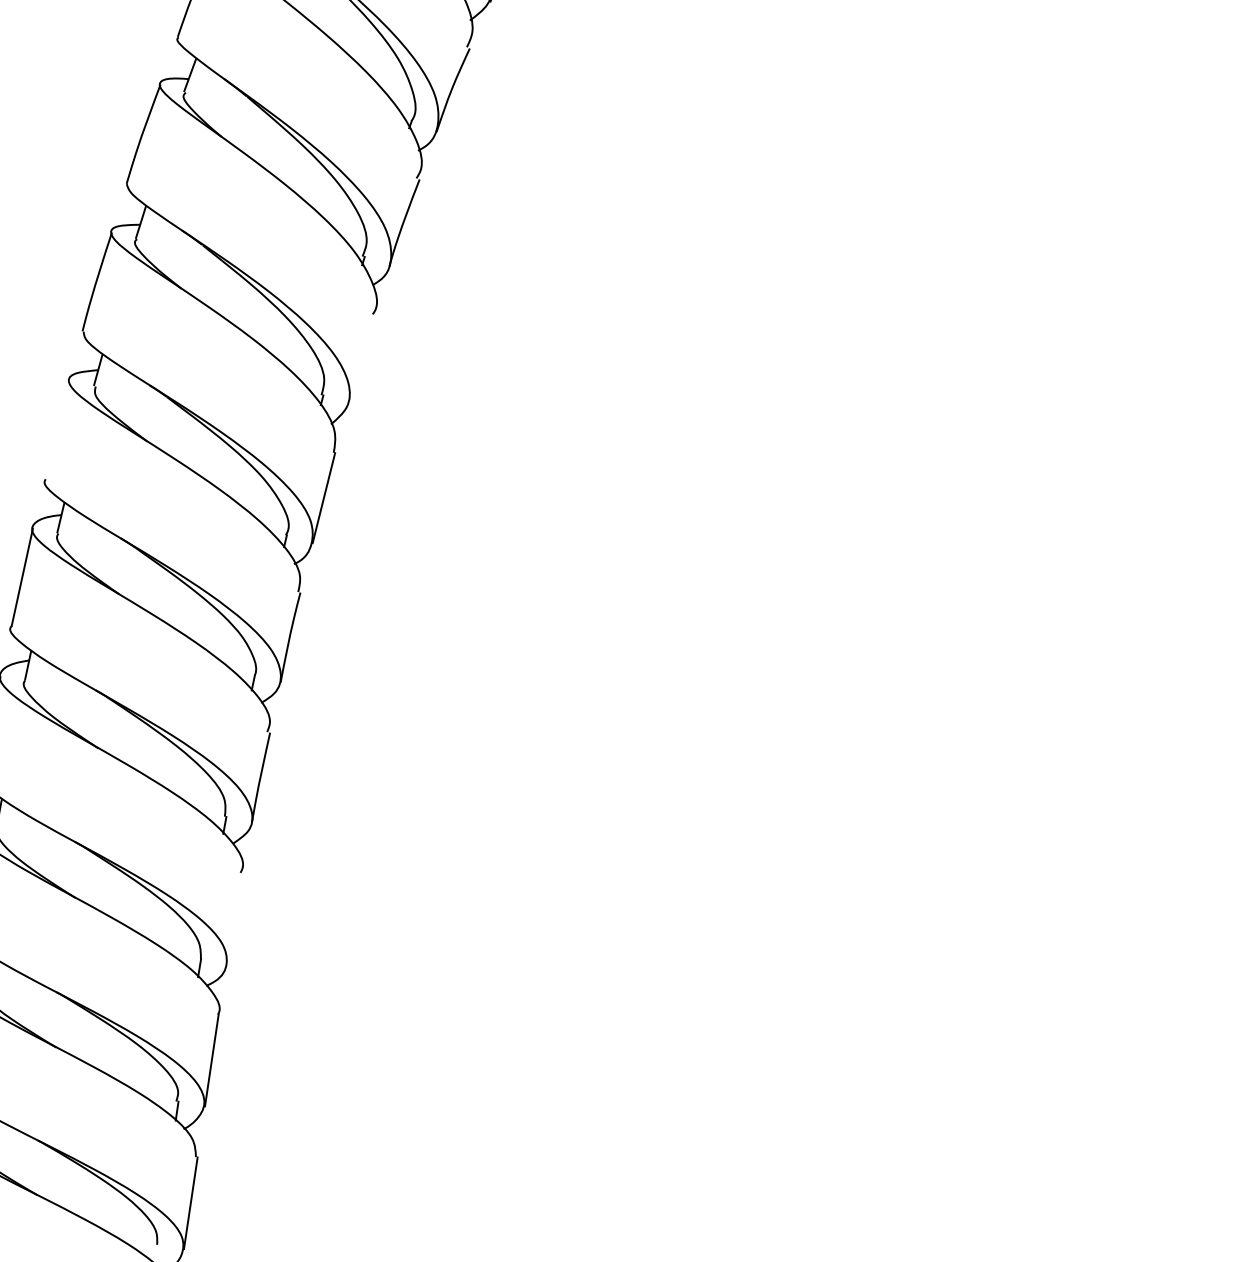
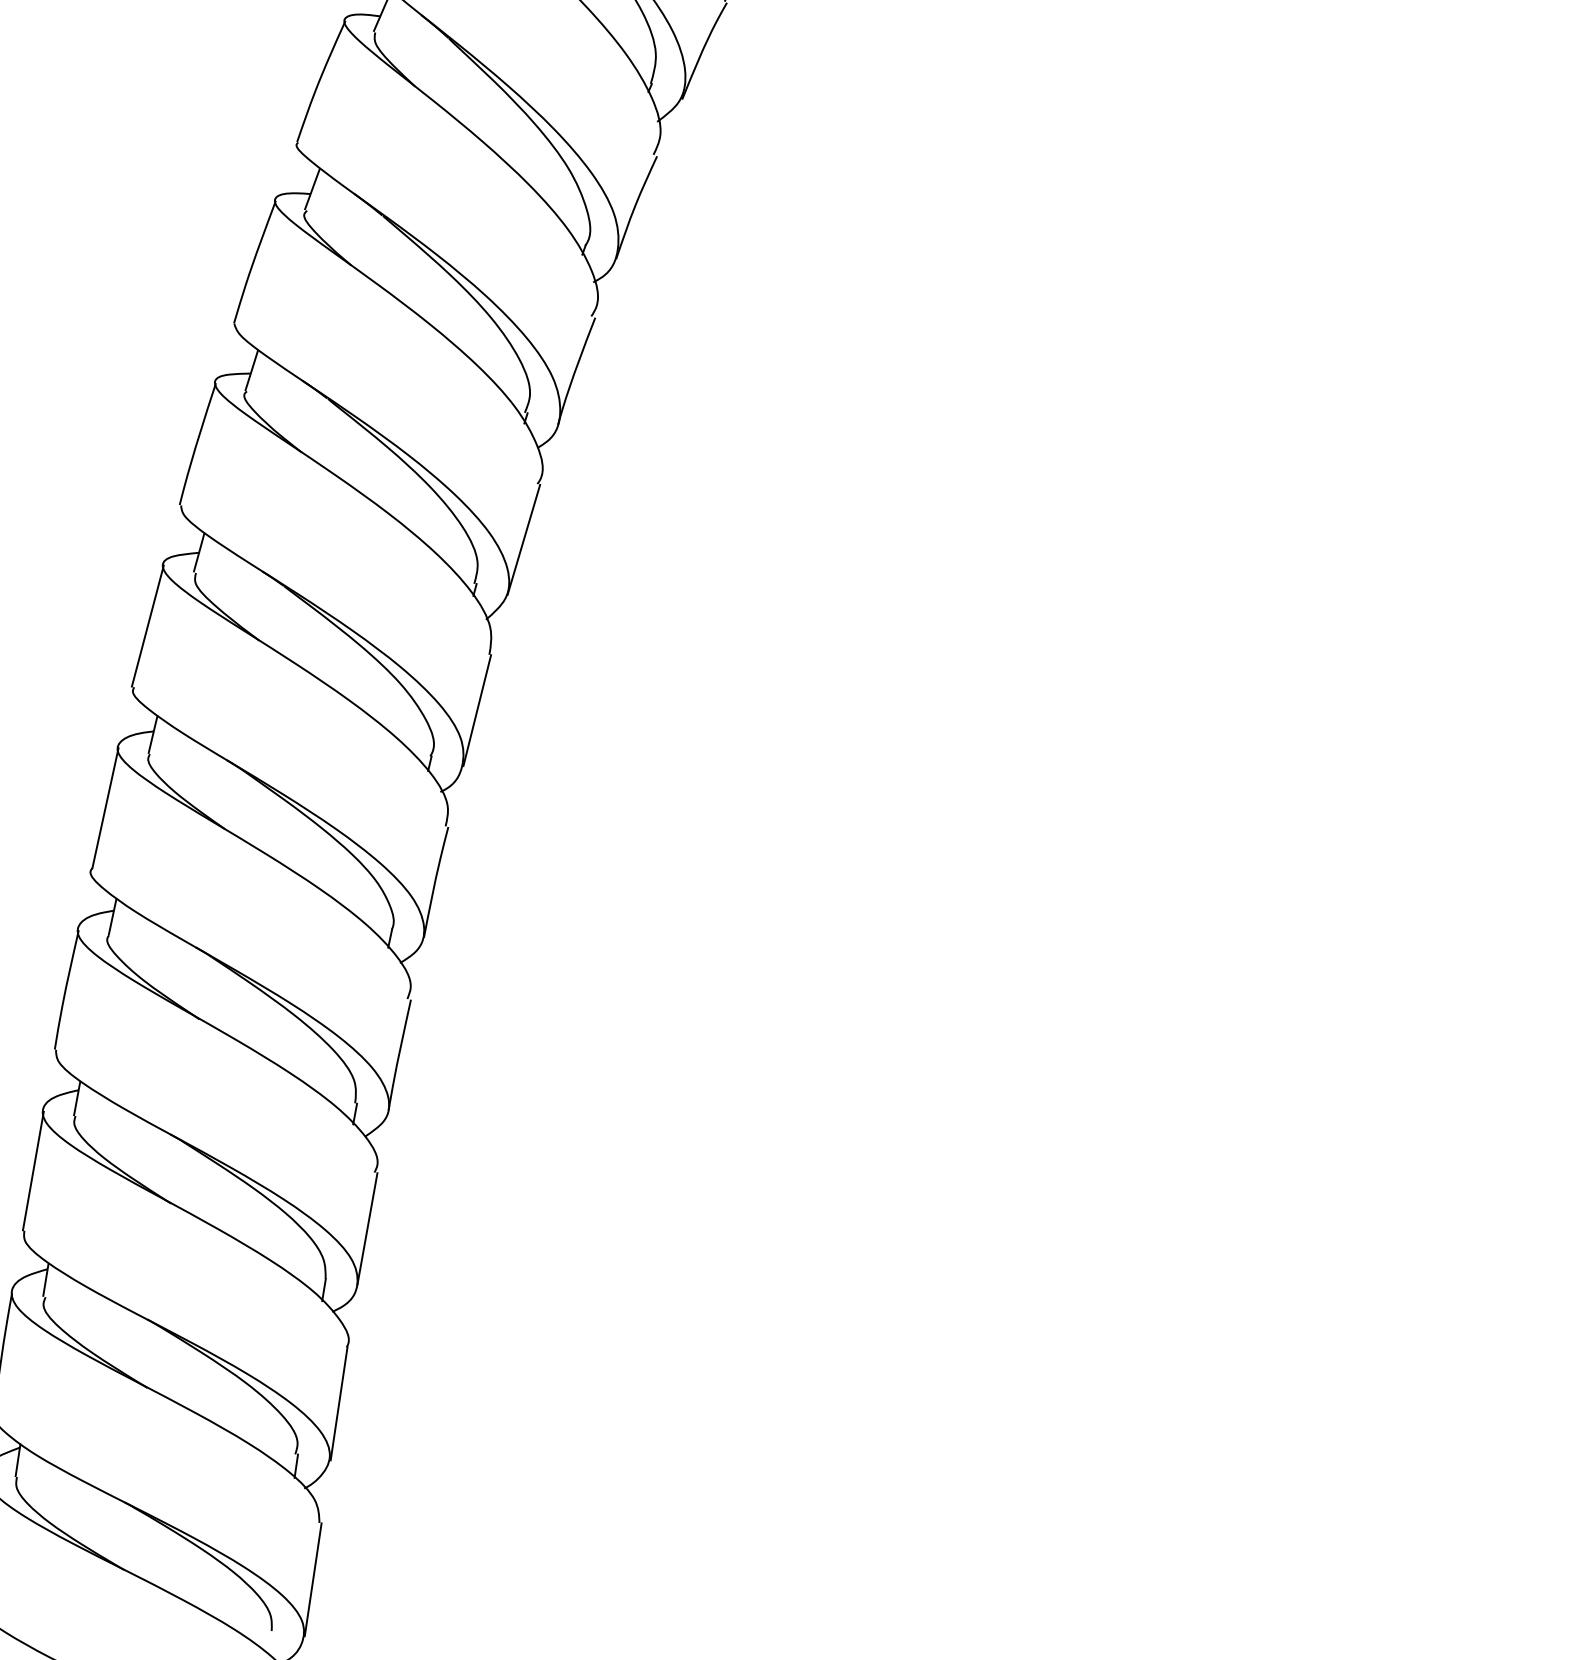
line: (361, 359) -> (523, 539), added
line: (56, 429) -> (147, 625), added
line: (234, 918) -> (367, 1228), added

